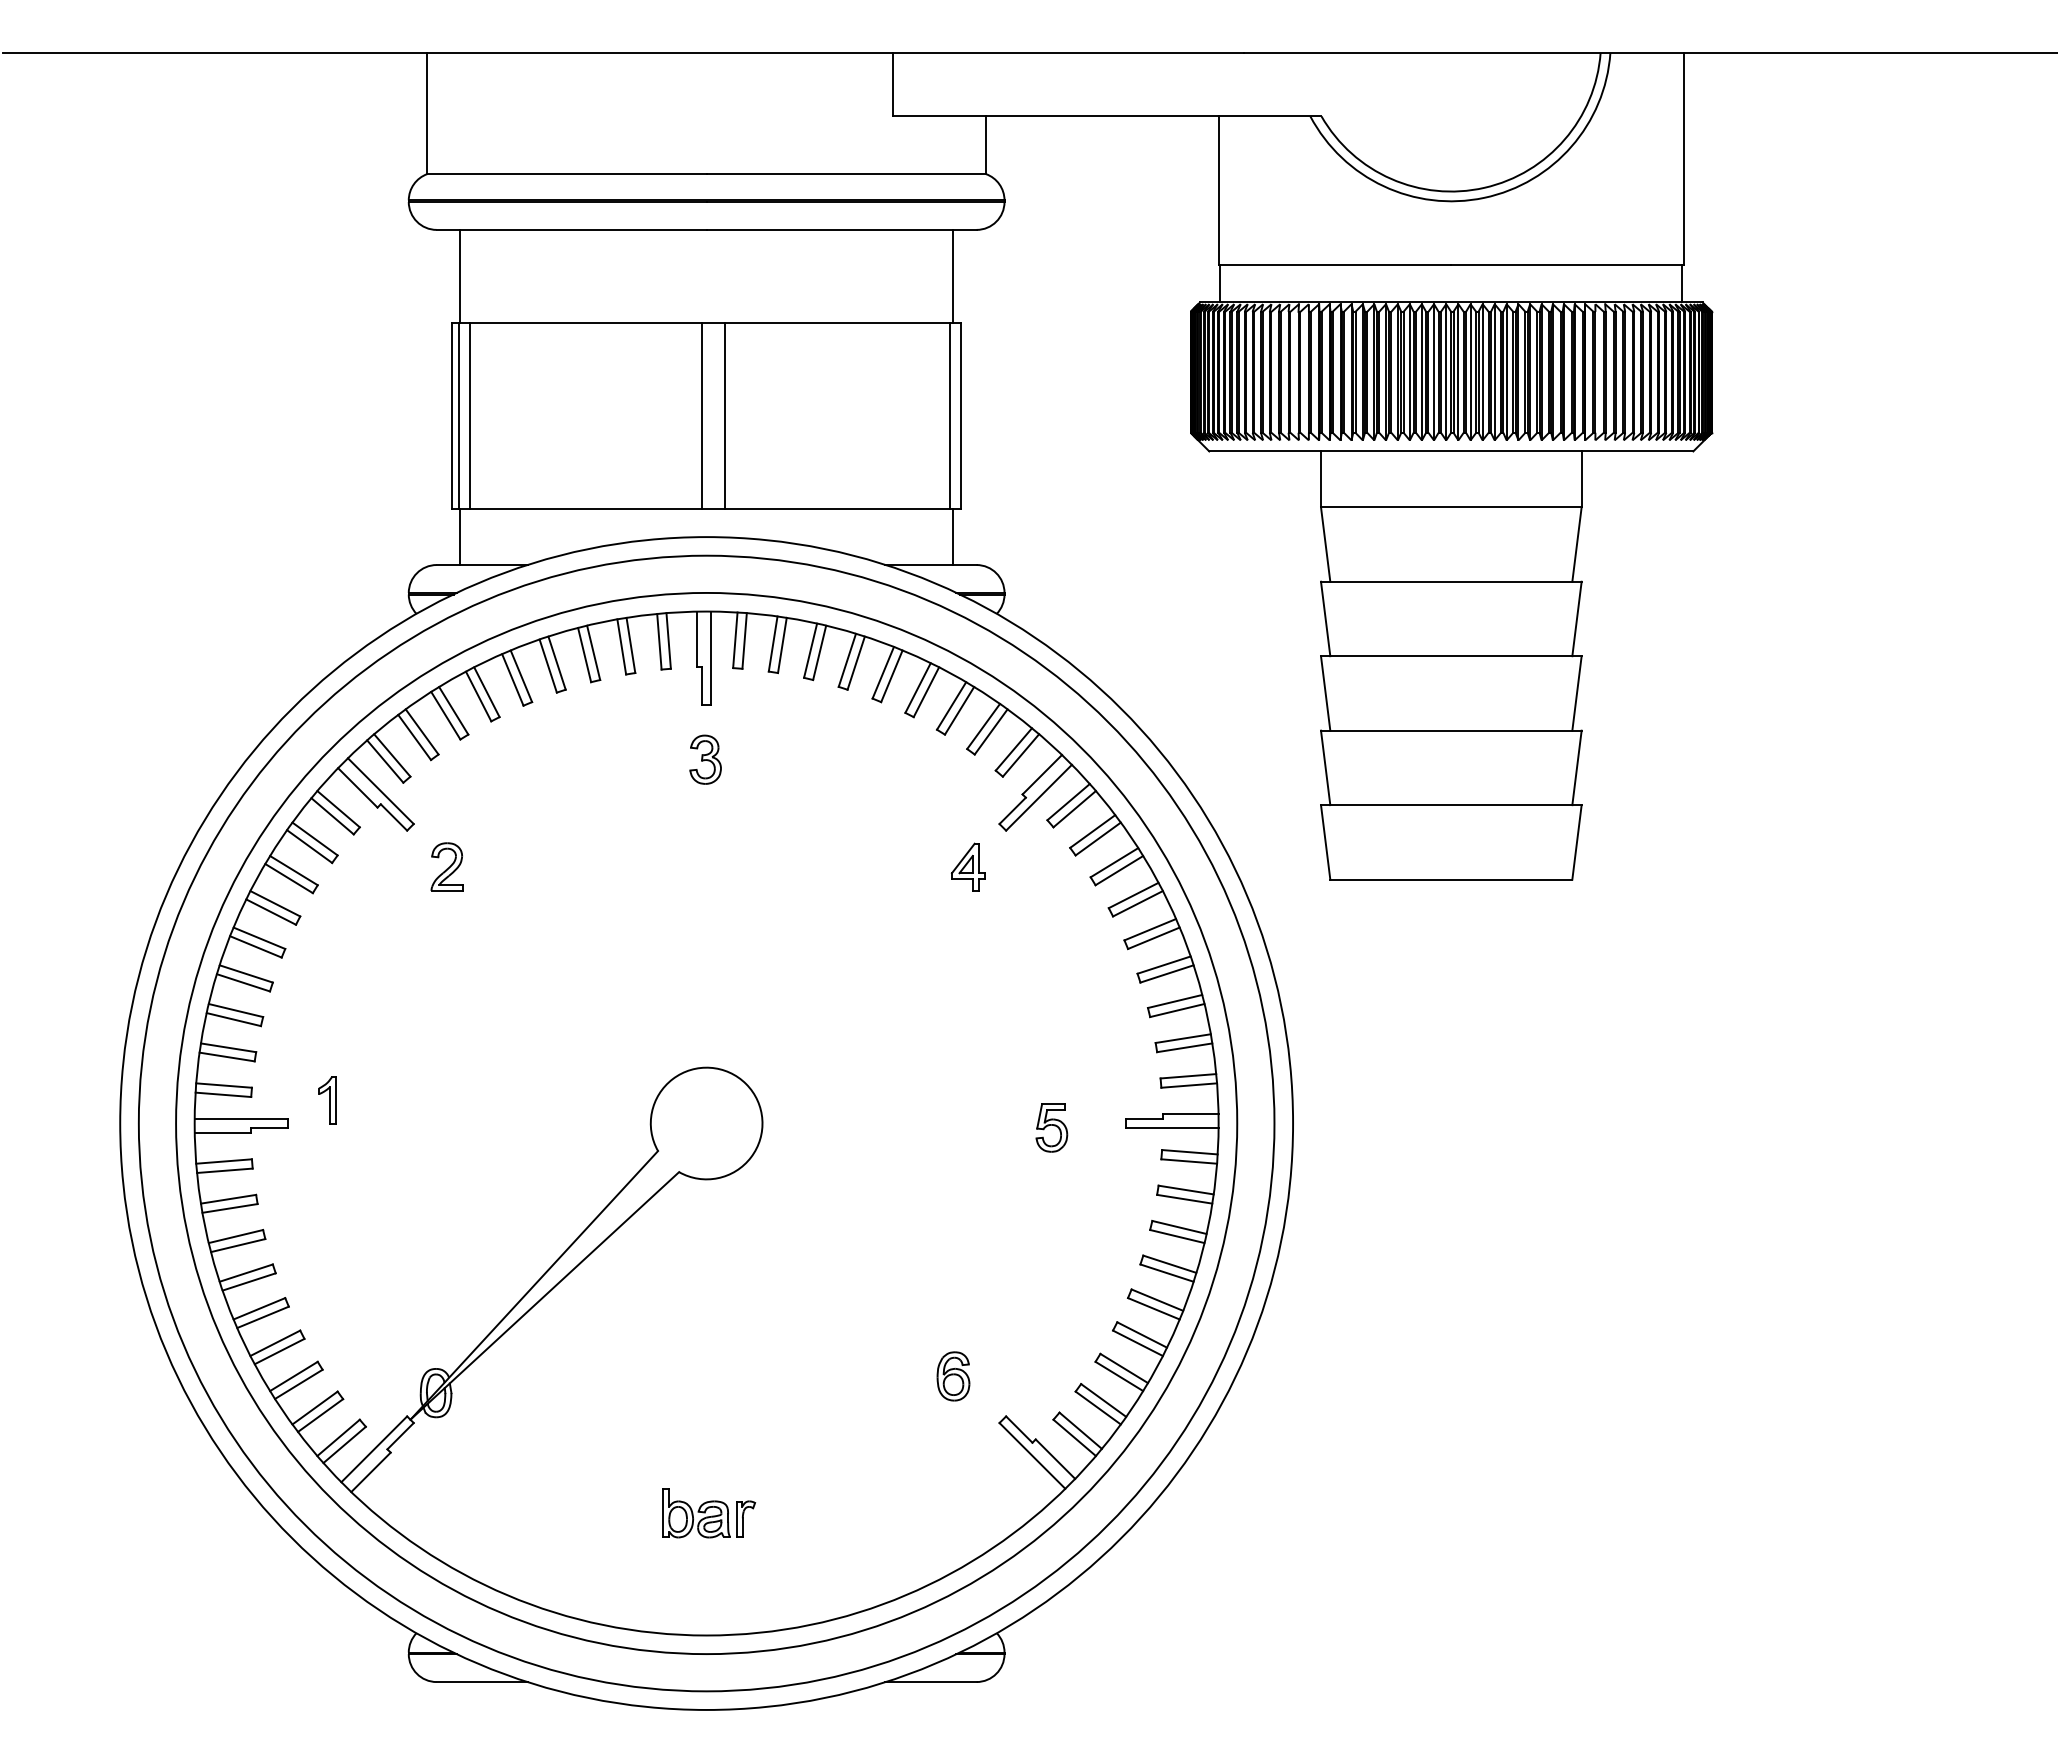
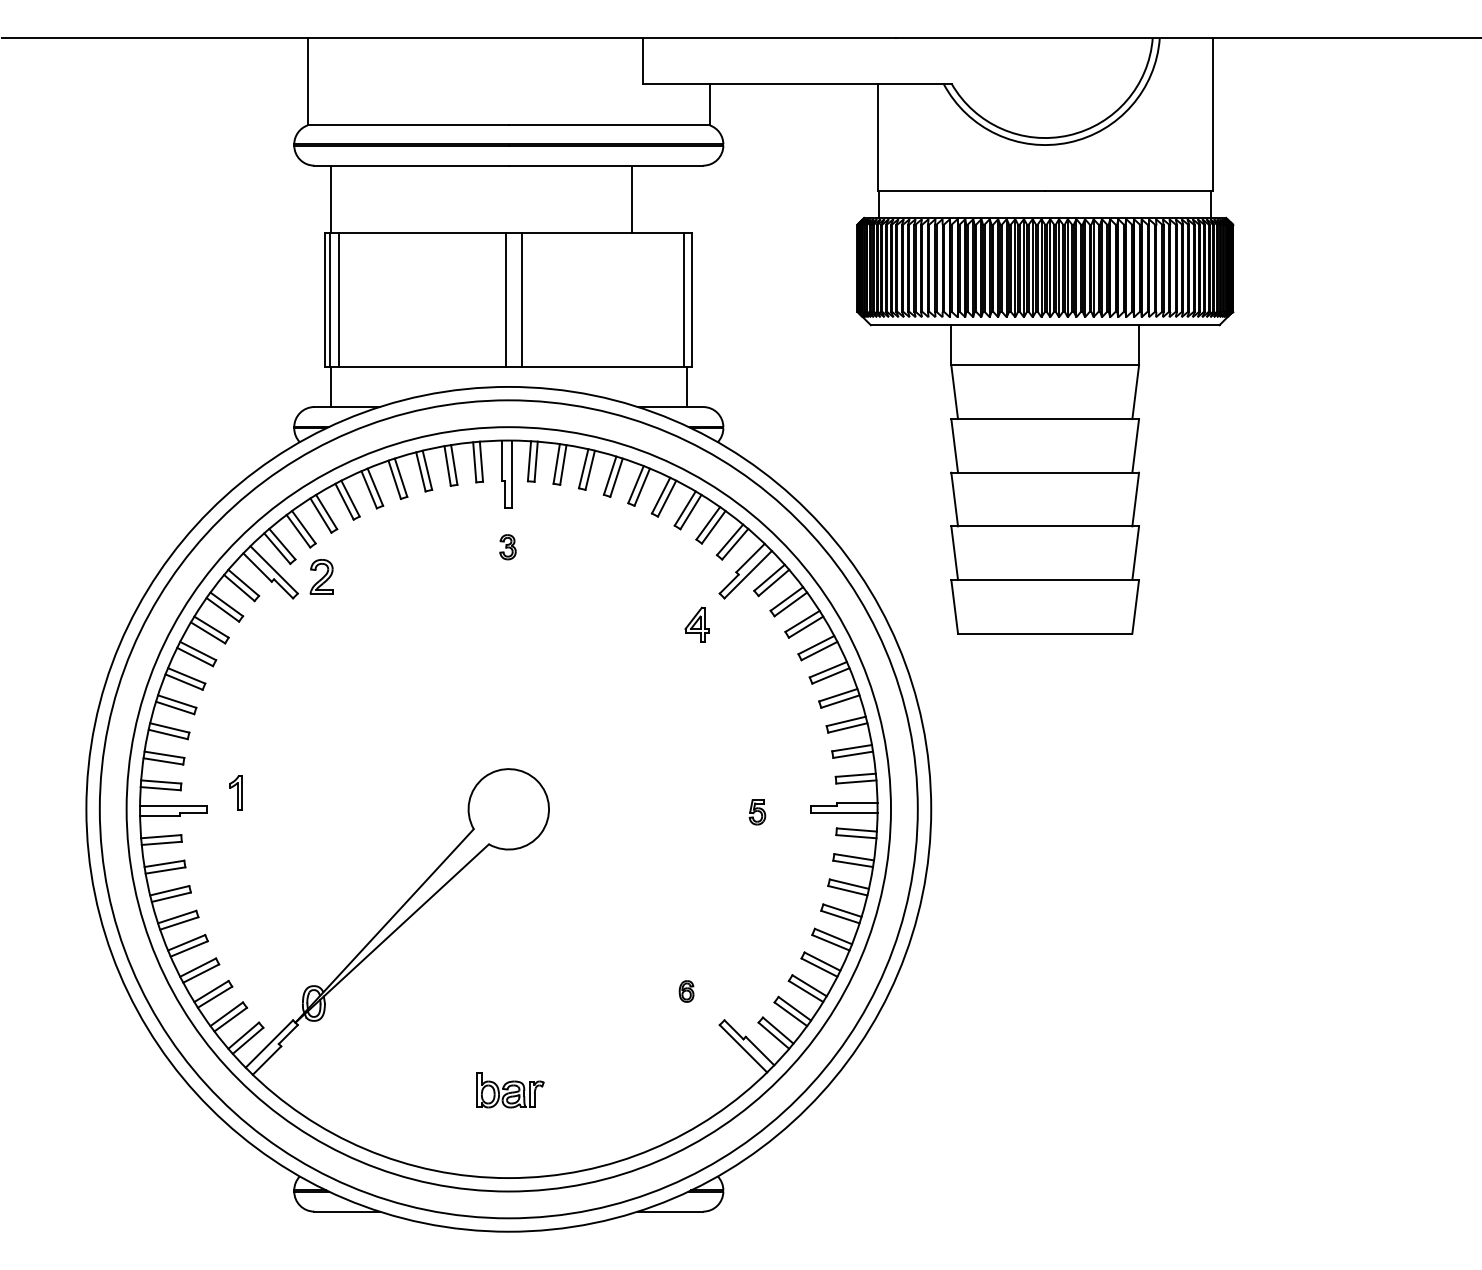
line: (953, 276) -> (632, 199), moved
part: (705, 759) -> (507, 547), size x0.7
part: (446, 866) -> (321, 576), moved
part: (1051, 1127) -> (757, 812), size x0.7
part: (953, 1376) -> (686, 991), size x0.6

